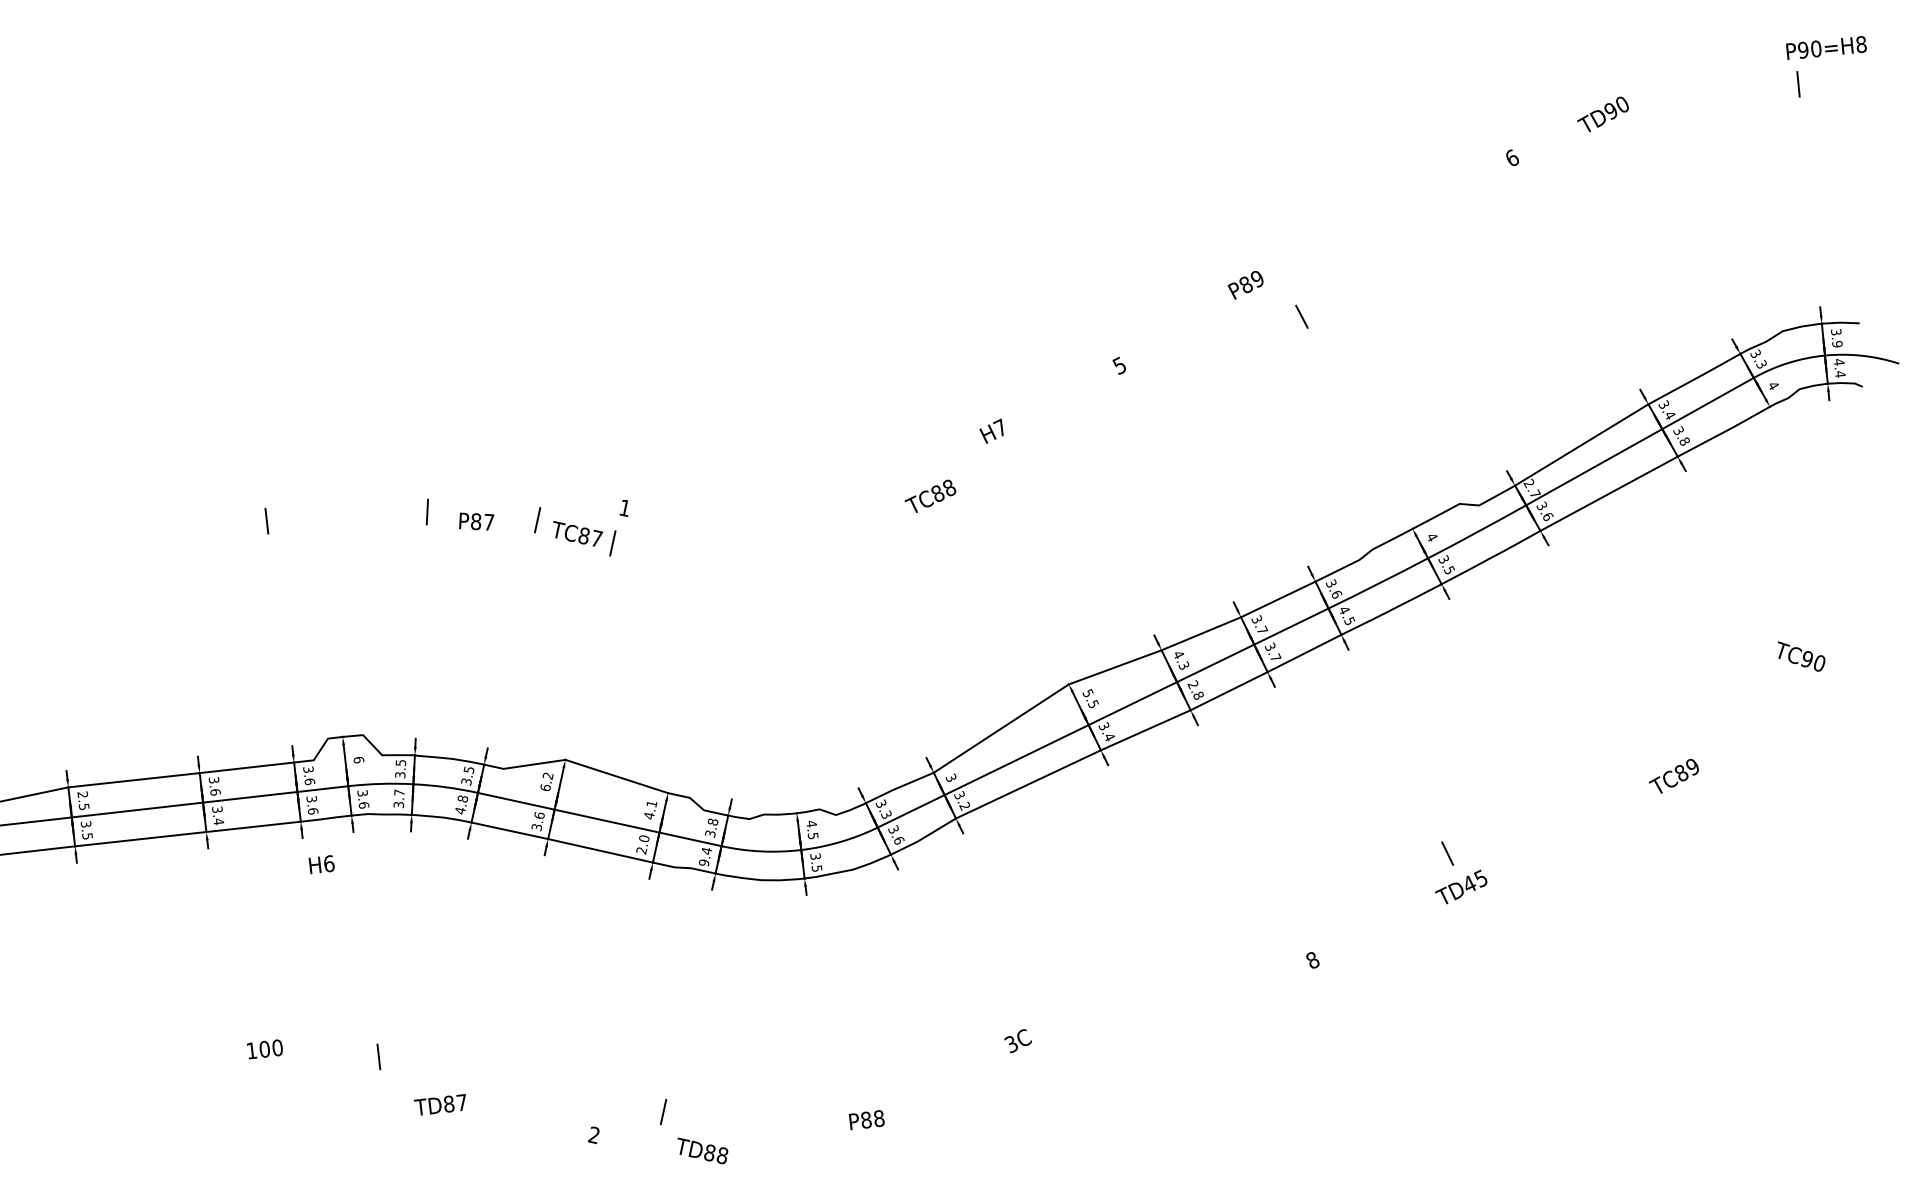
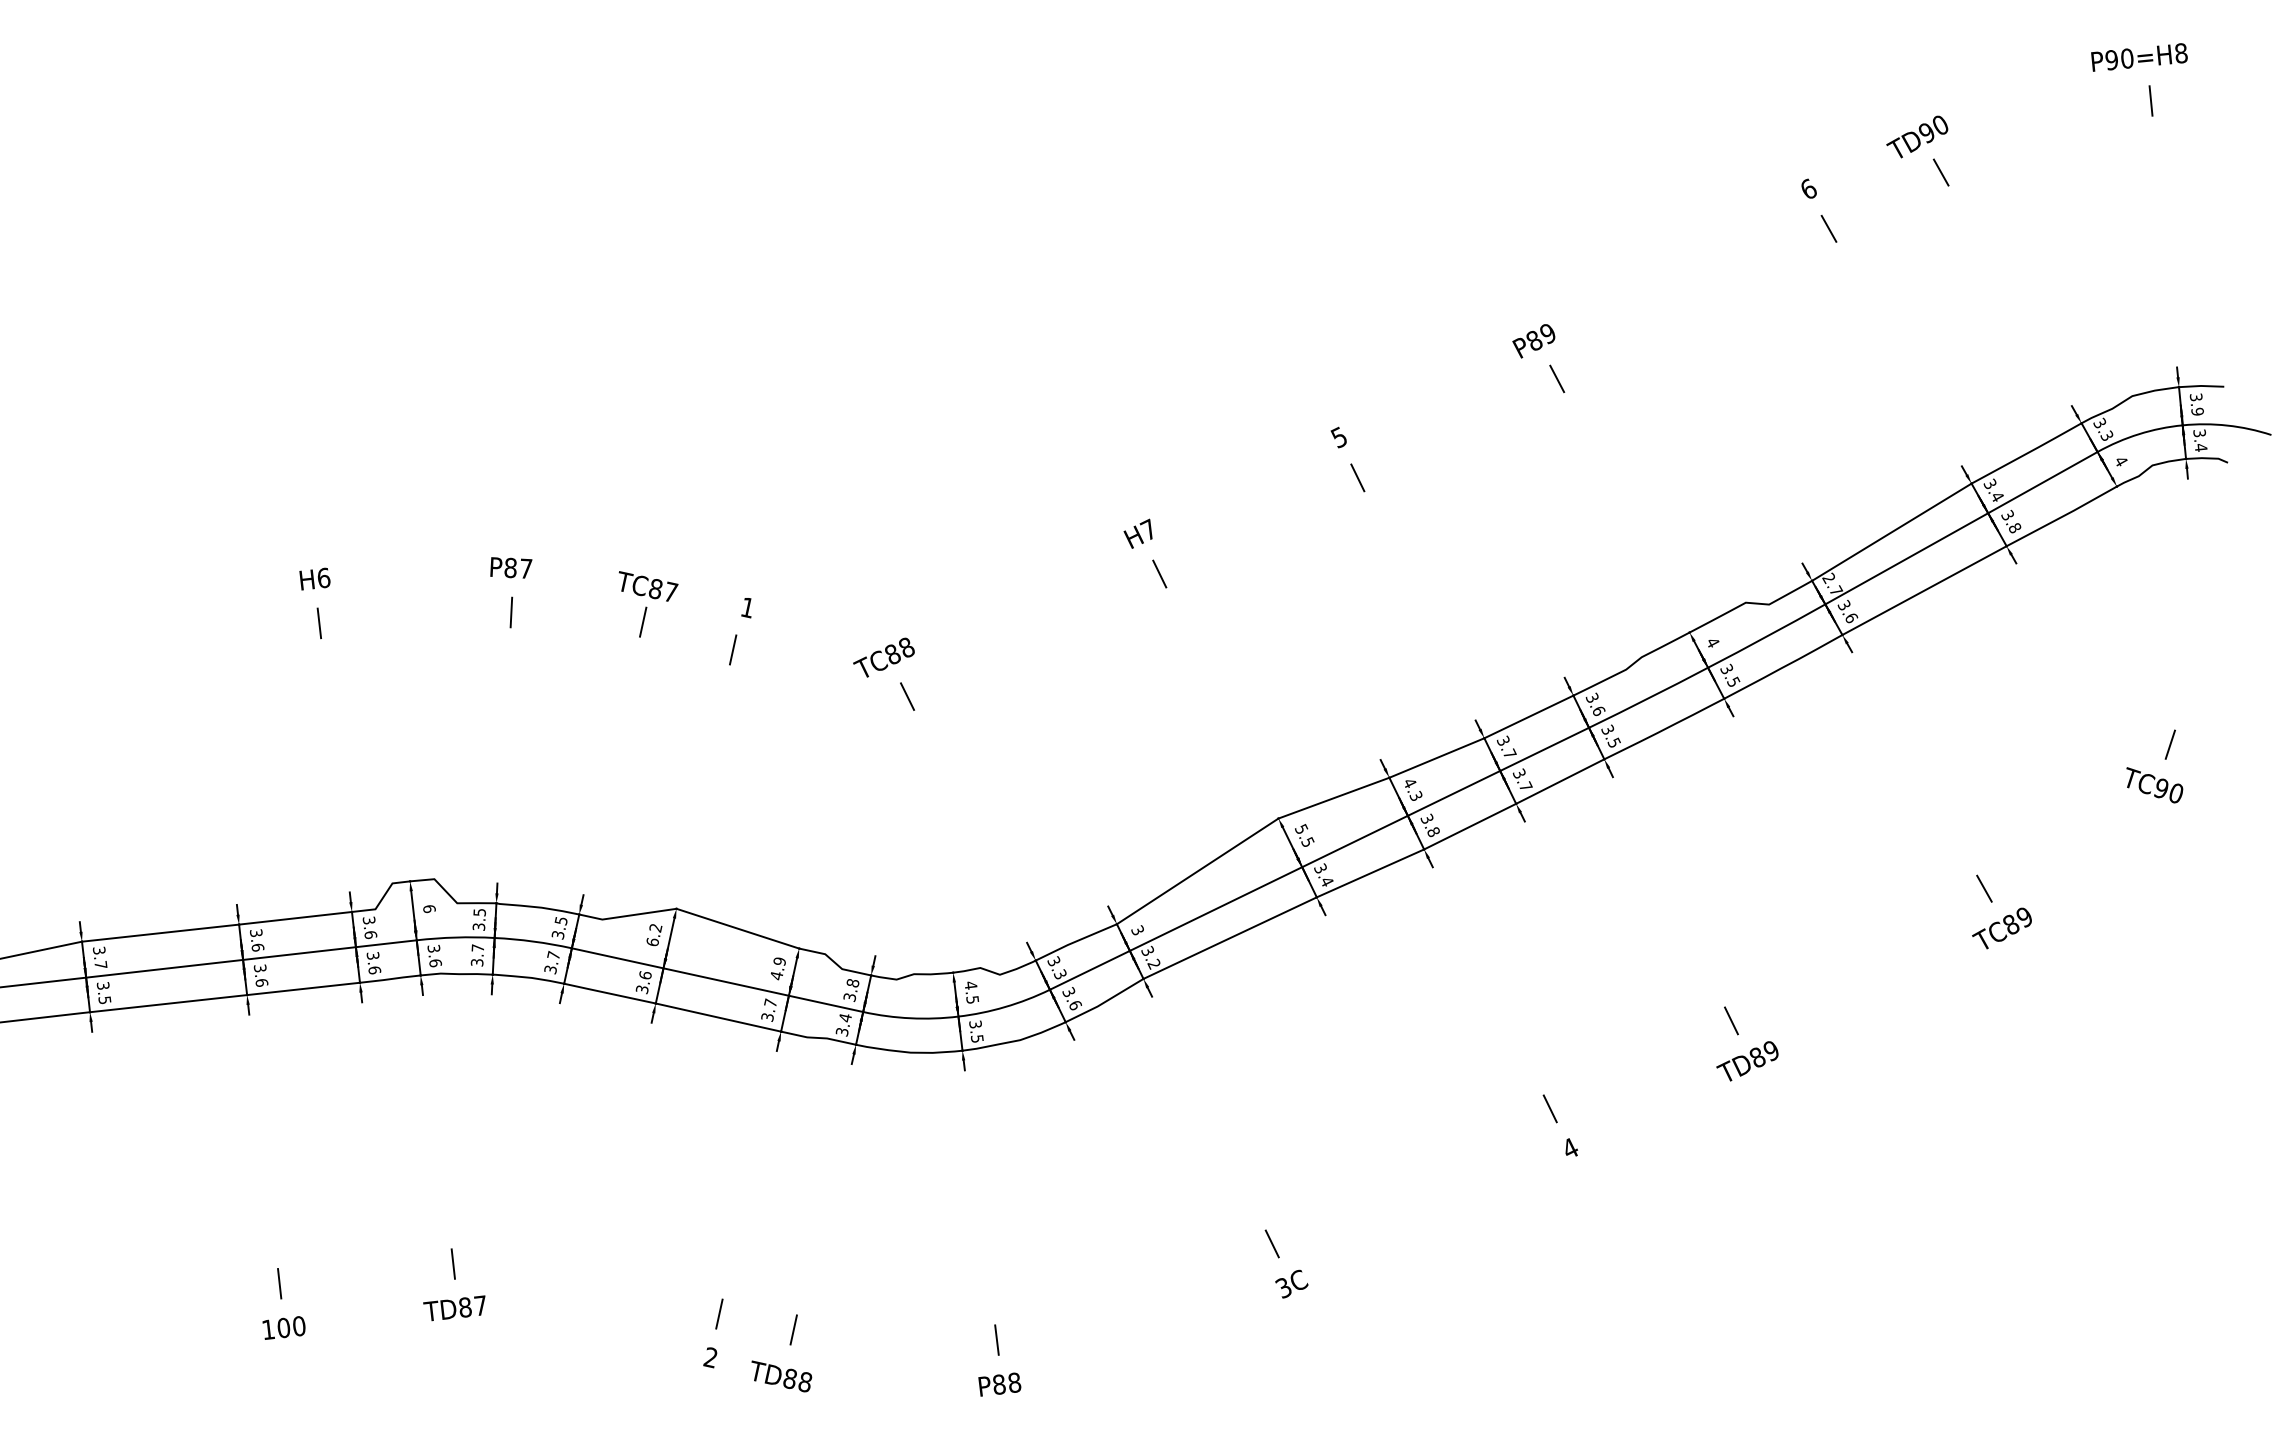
text: (1826, 48) -> (2139, 57), moved
line: (1622, 144) -> (1940, 172), added
line: (1528, 191) -> (1828, 228), added
text: (1245, 285) -> (1533, 341), moved
text: (1839, 362) -> (2199, 433), 4.4 -> 3.4
line: (1134, 399) -> (1357, 477), added
text: (991, 430) -> (1137, 533), moved
line: (969, 479) -> (1159, 573), added
text: (930, 496) -> (883, 657), moved
text: (476, 521) -> (511, 567), moved
text: (578, 533) -> (648, 586), moved
line: (758, 582) -> (907, 696), added
text: (1343, 609) -> (1607, 729), 4.5 -> 3.5
line: (1813, 622) -> (2169, 744), added
text: (1192, 684) -> (1426, 818), 2.8 -> 3.8
line: (1659, 742) -> (1984, 888), added
text: (83, 800) -> (100, 957), 2.5 -> 3.7
text: (651, 803) -> (779, 961), 4.1 -> 4.9
text: (461, 804) -> (552, 962), 4.8 -> 3.7
text: (218, 822) -> (261, 983), 3.4 -> 3.6
text: (642, 844) -> (768, 1010), 2.0 -> 3.7
text: (703, 863) -> (841, 1032), 9.4 -> 3.4
text: (321, 864) -> (314, 578), moved
text: (1474, 880) -> (1763, 1053), TD45 -> TD89
line: (1295, 926) -> (1549, 1108), added
text: (1313, 960) -> (1570, 1148), 8 -> 4
line: (1063, 1039) -> (1271, 1243), added
text: (1017, 1040) -> (1291, 1283), moved
text: (264, 1048) -> (283, 1327), moved
line: (233, 1073) -> (279, 1283), added
line: (601, 1098) -> (719, 1313), added
text: (440, 1104) -> (454, 1308), moved
line: (833, 1120) -> (996, 1339), added
text: (866, 1120) -> (999, 1384), moved
text: (702, 1150) -> (781, 1376), moved

